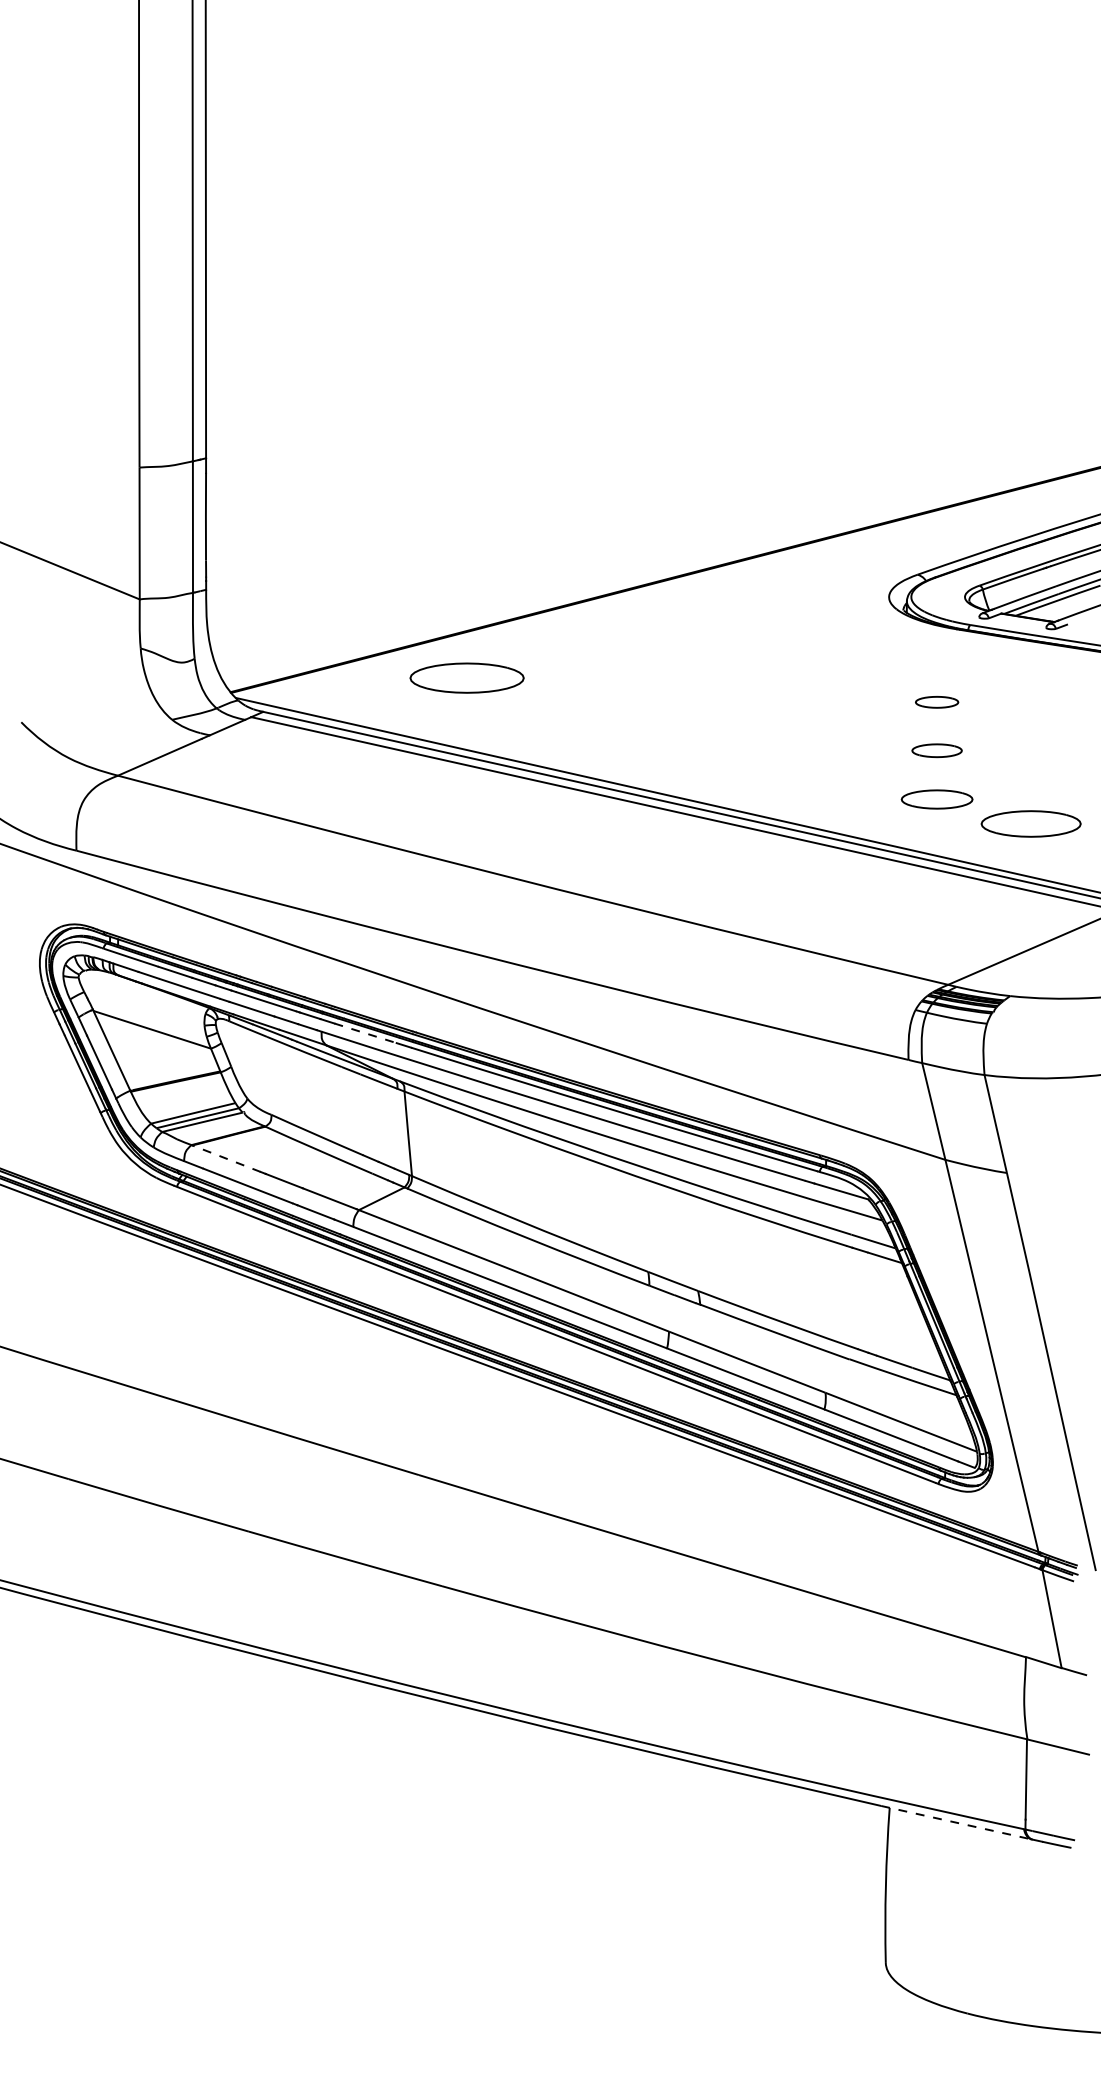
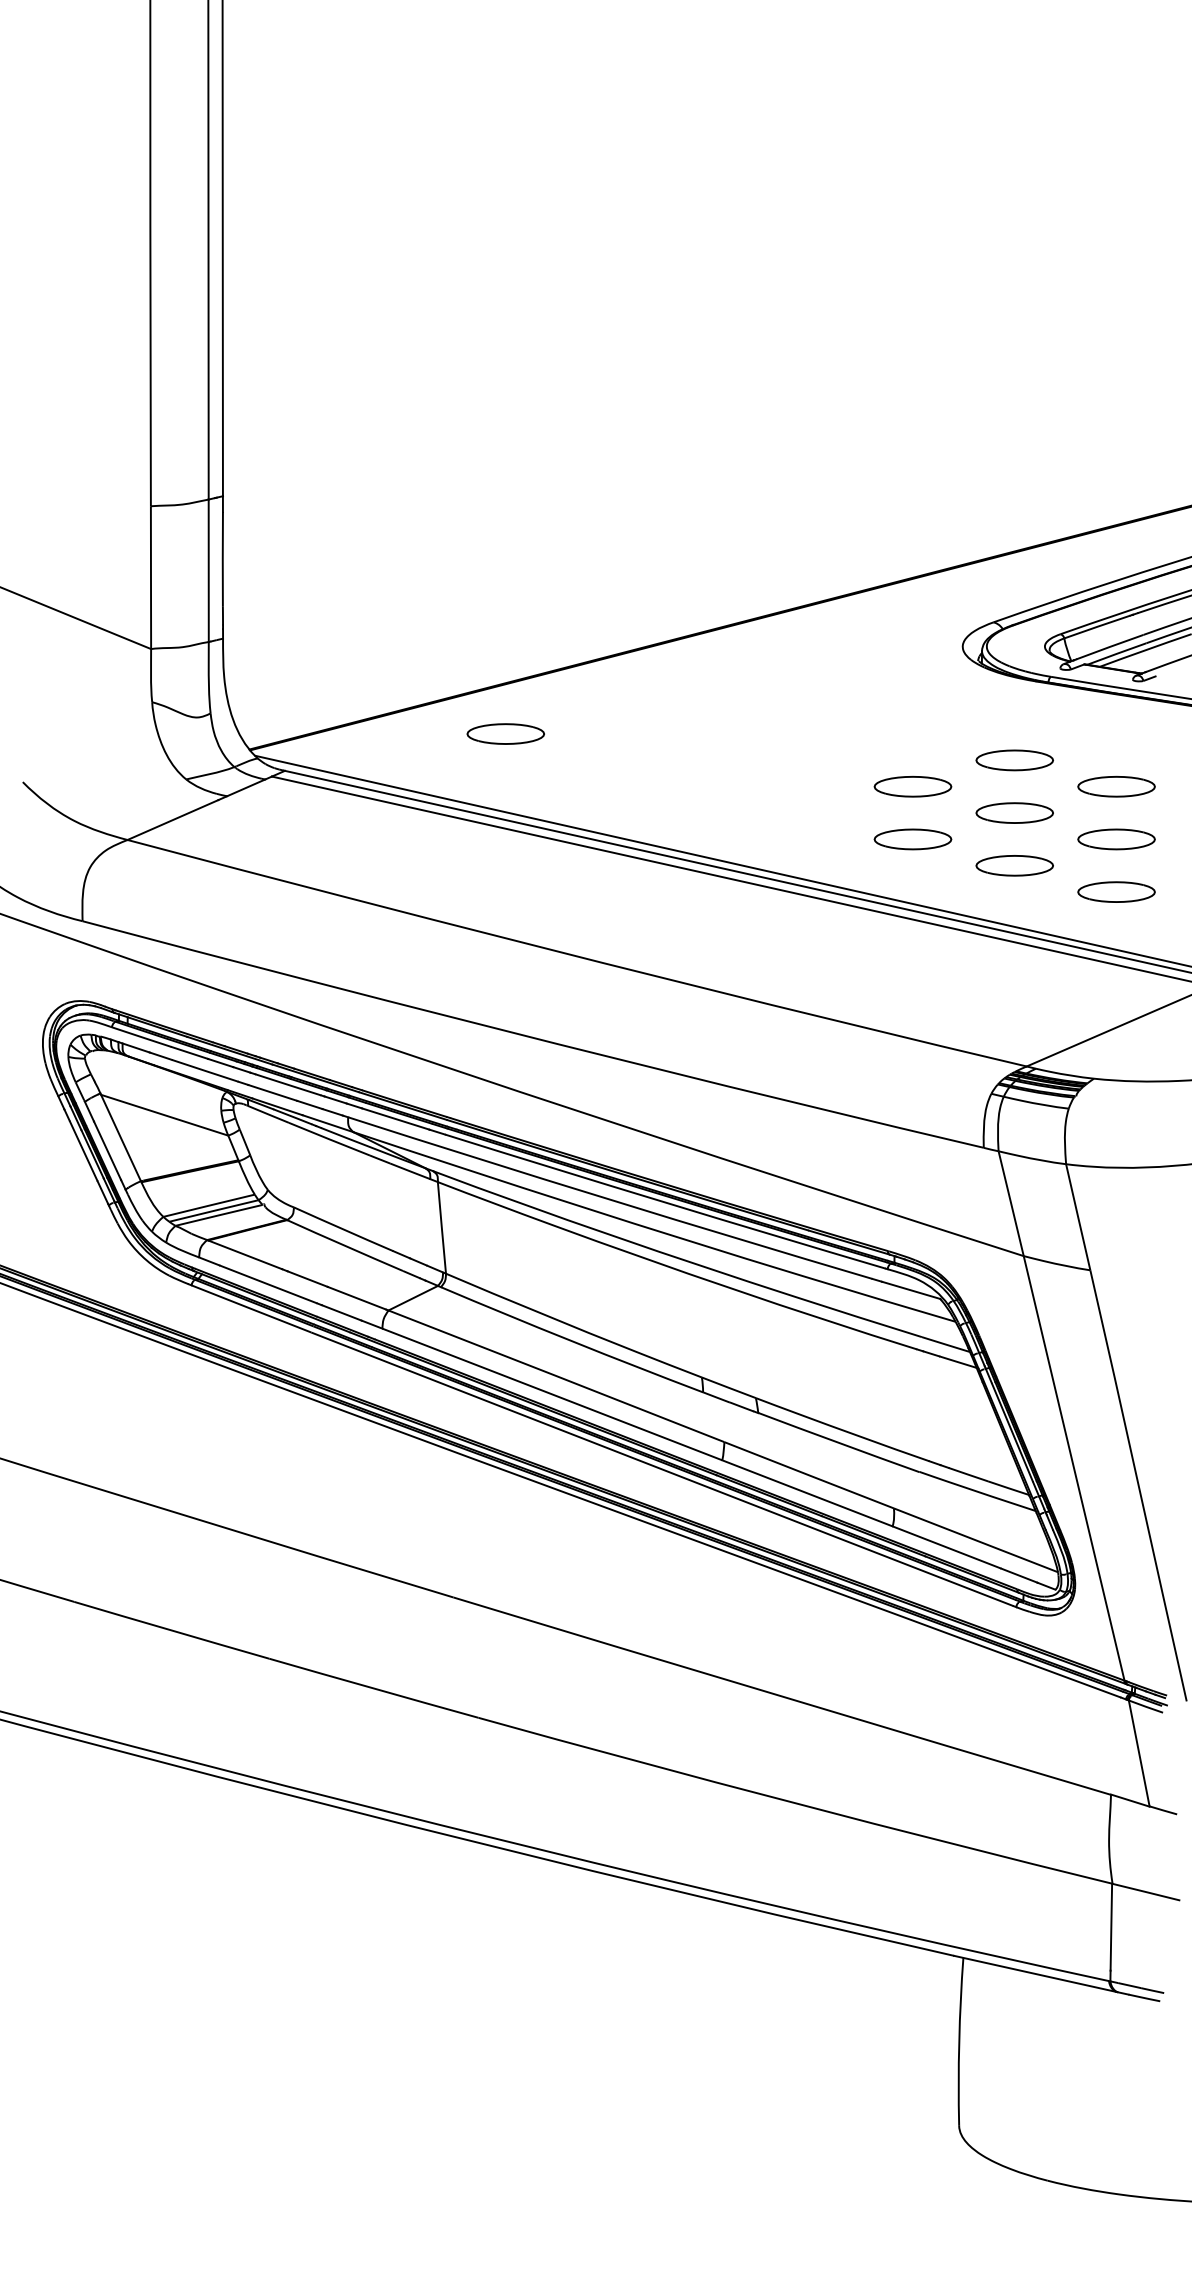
part: (467, 677) -> (506, 733), size x0.62
part: (936, 702) -> (1014, 760), size x1.67
part: (842, 726) -> (912, 786), added
part: (1030, 726) -> (1115, 786), added
part: (936, 750) -> (1014, 812), size x1.43
part: (842, 775) -> (912, 839), added
part: (1030, 775) -> (1115, 839), added
part: (1030, 823) -> (1115, 891), size x0.71
line: (365, 1033) -> (395, 1119), dashed -> solid
line: (226, 1158) -> (245, 1254), dashed -> solid
line: (956, 1822) -> (1035, 1973), dashed -> solid

